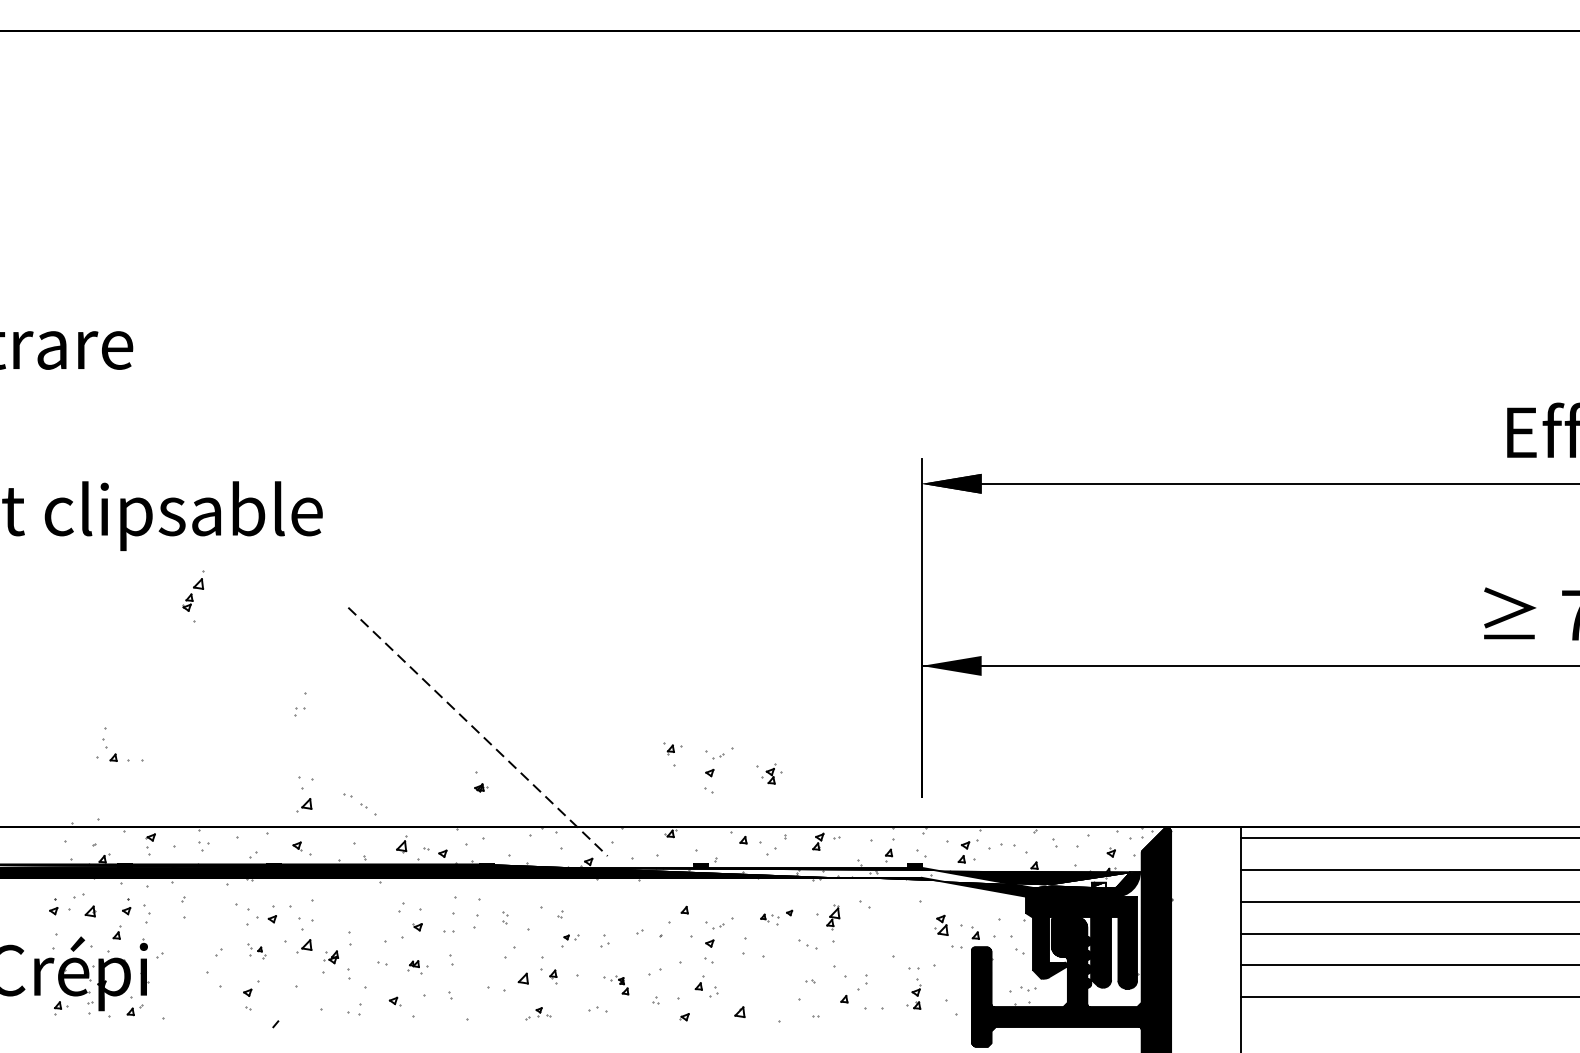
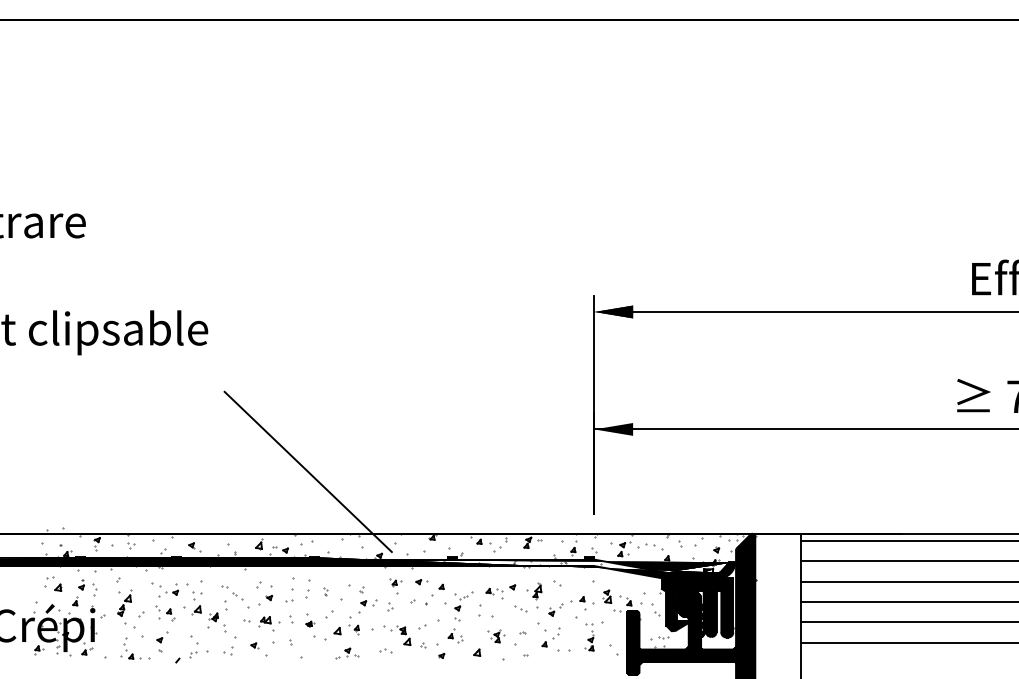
part: (193, 596) -> (124, 606), moved
part: (300, 704) -> (193, 650), moved
line: (478, 731) -> (308, 471), dashed -> solid
part: (120, 745) -> (135, 648), moved
part: (672, 754) -> (395, 586), moved
part: (718, 769) -> (463, 496), removed
part: (769, 774) -> (496, 636), moved
part: (481, 782) -> (310, 620), moved
part: (304, 794) -> (196, 512), removed
part: (360, 804) -> (232, 592), moved
part: (653, 903) -> (421, 582), added
part: (53, 906) -> (34, 584), removed
part: (776, 917) -> (500, 591), size x1.43
part: (569, 940) -> (367, 606), size x1.67
part: (886, 940) -> (571, 606), added
part: (256, 951) -> (165, 613), size x1.67
part: (417, 966) -> (269, 623), size x1.67
part: (616, 985) -> (397, 635), size x1.67
part: (538, 1013) -> (347, 653), size x1.43

